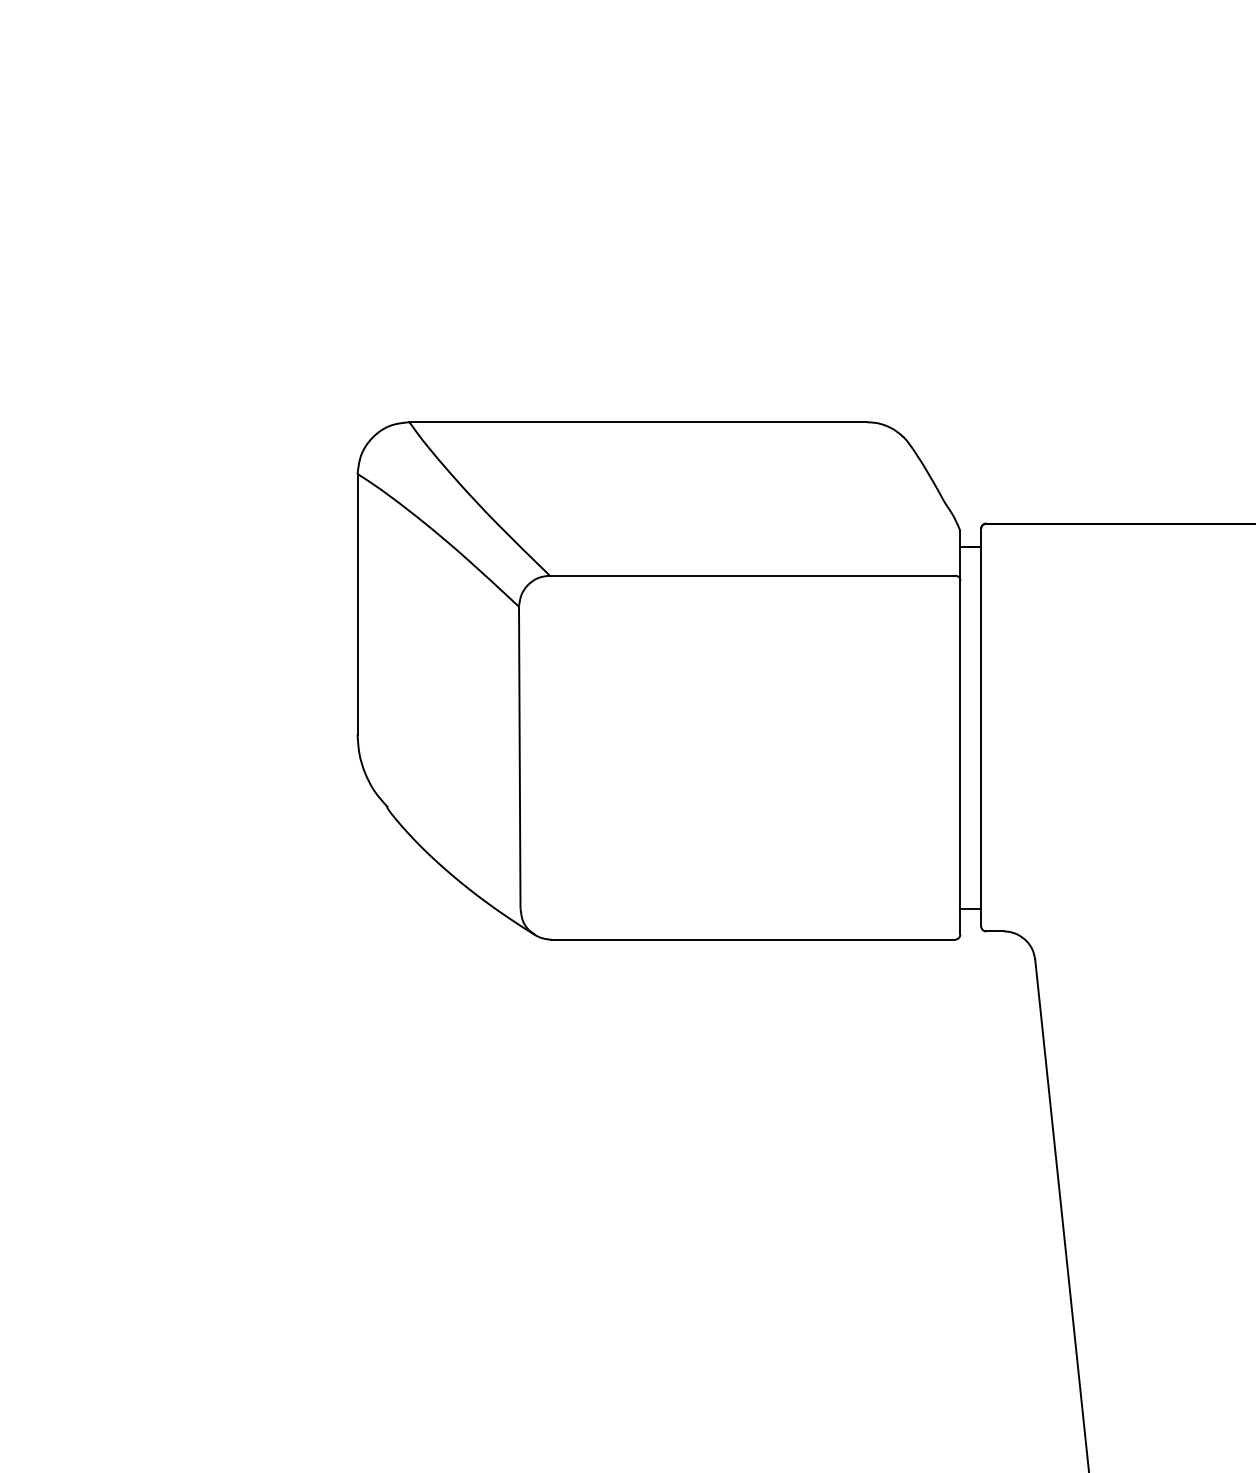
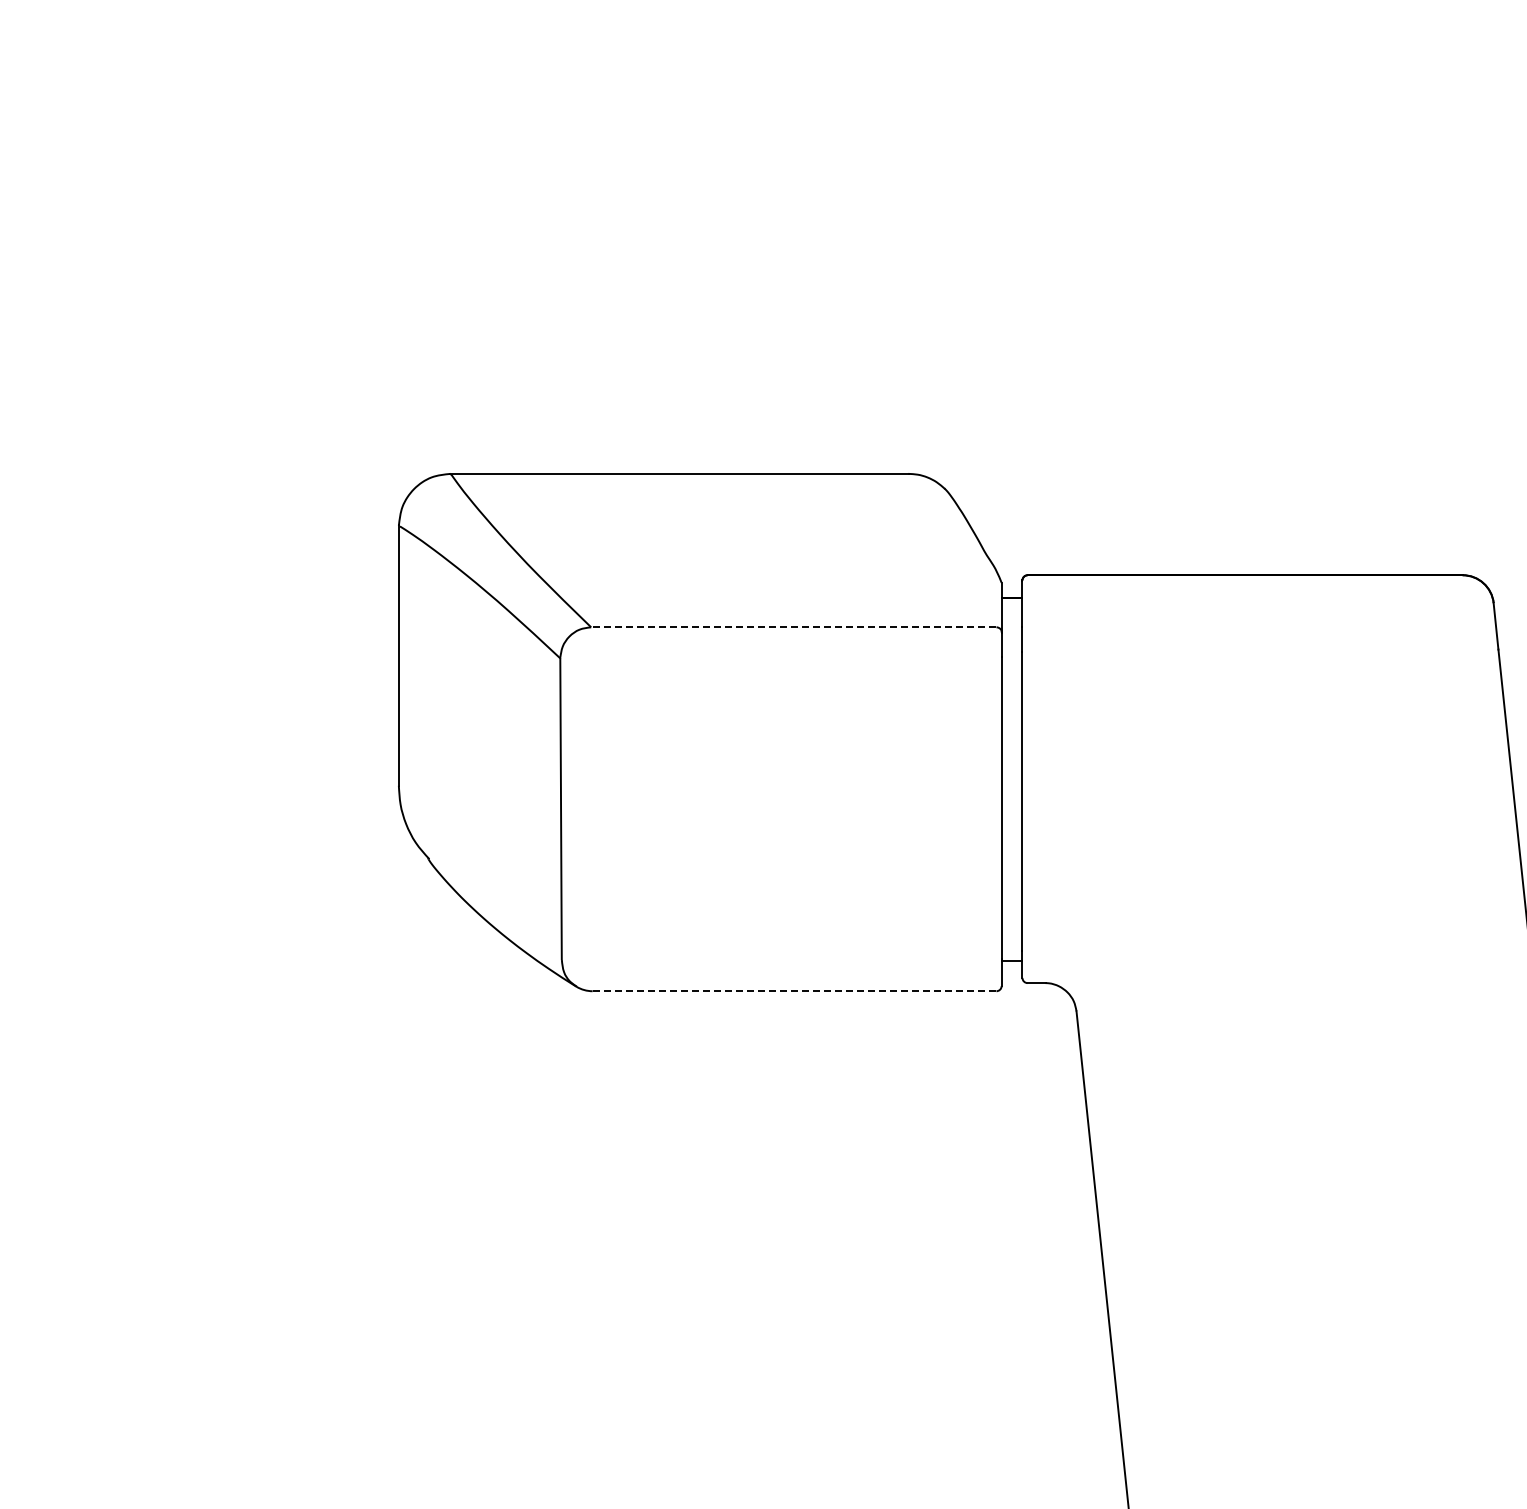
line: (752, 575) -> (793, 627), solid -> dashed
line: (753, 939) -> (794, 991), solid -> dashed

